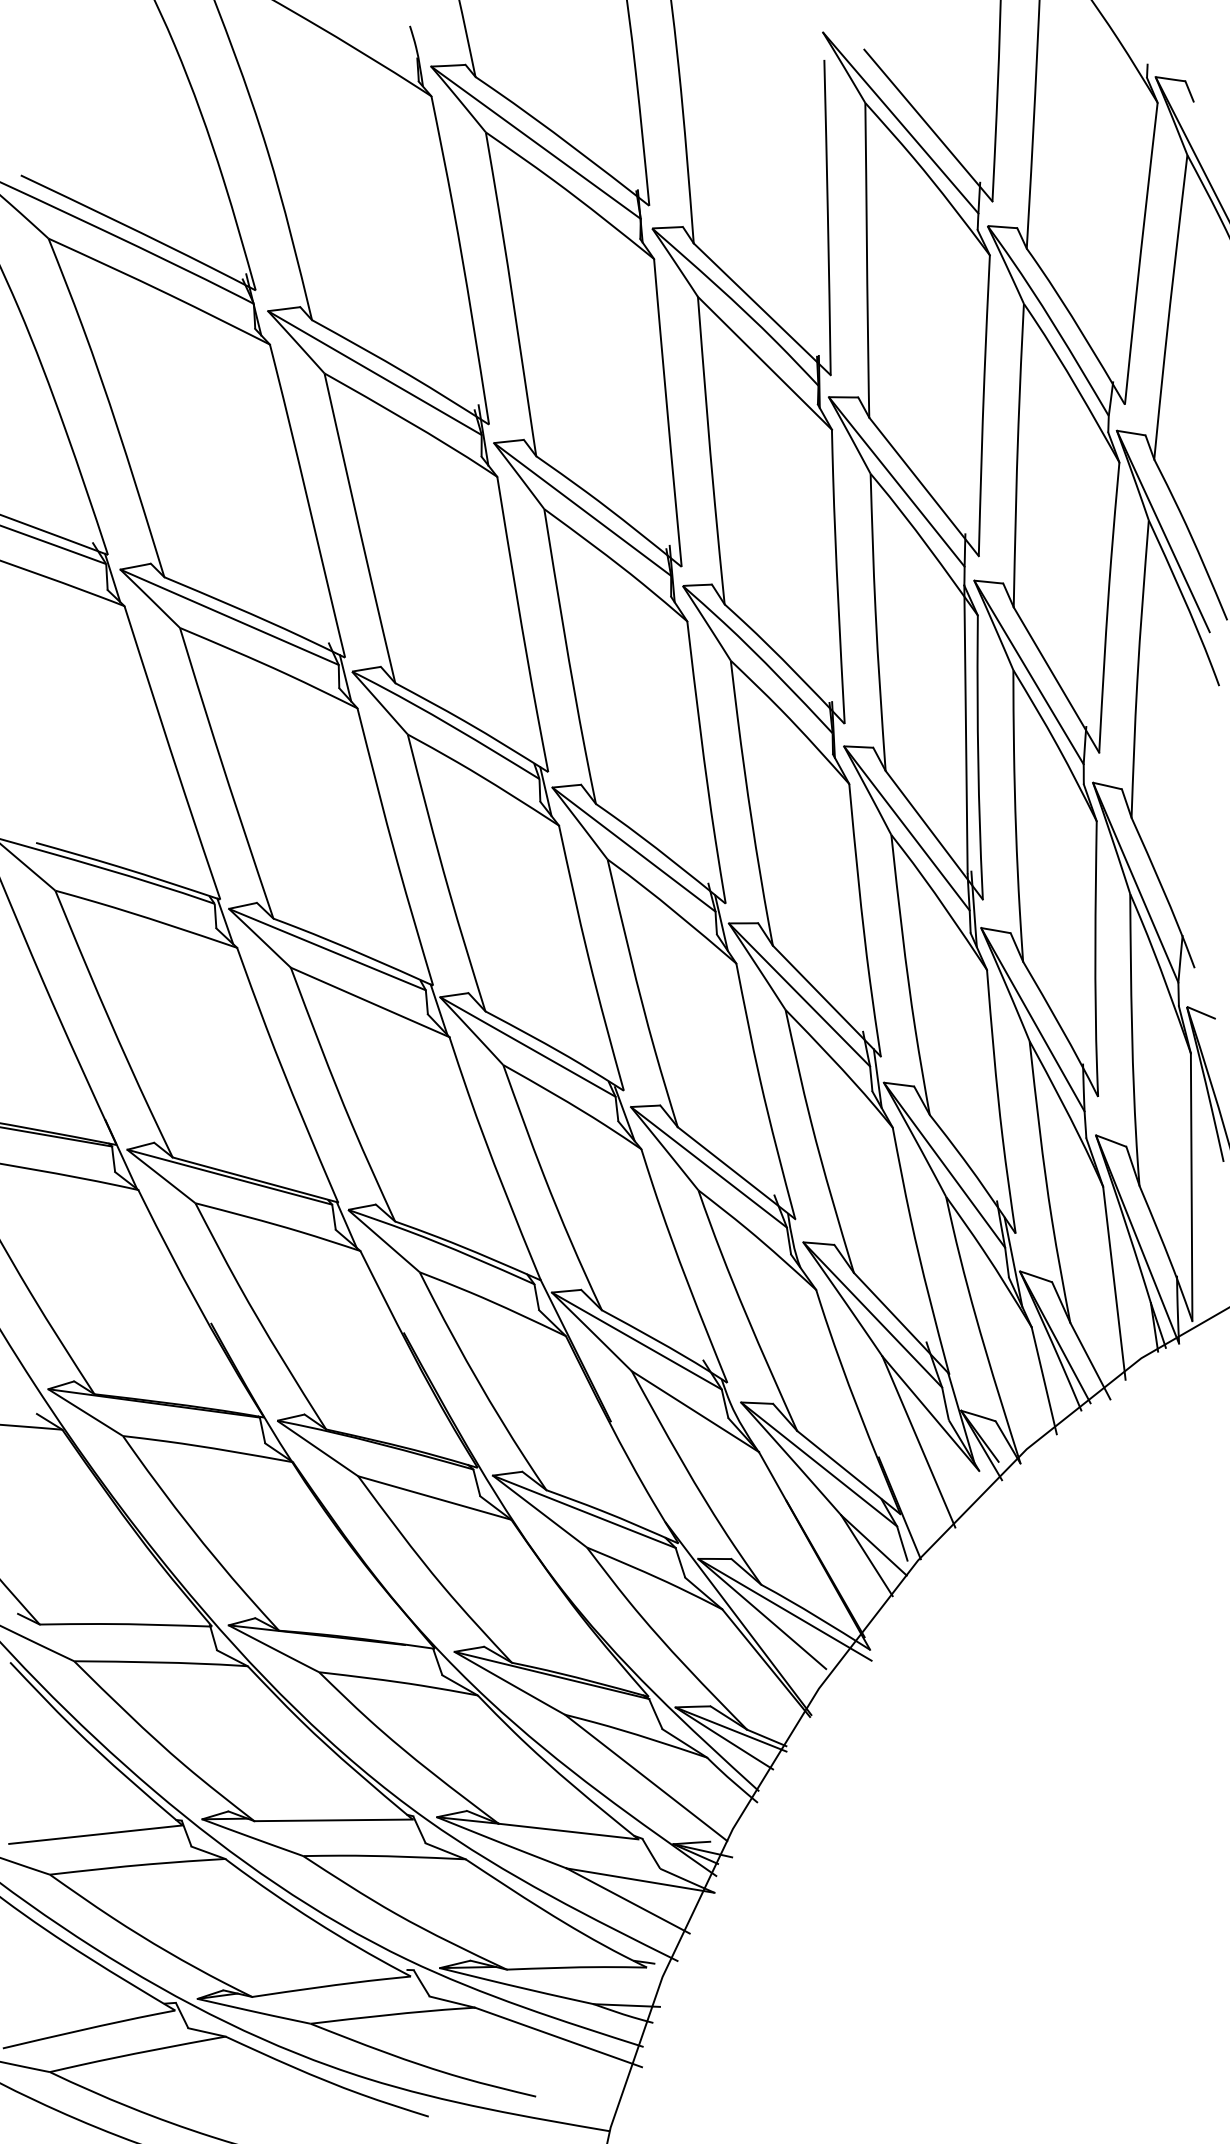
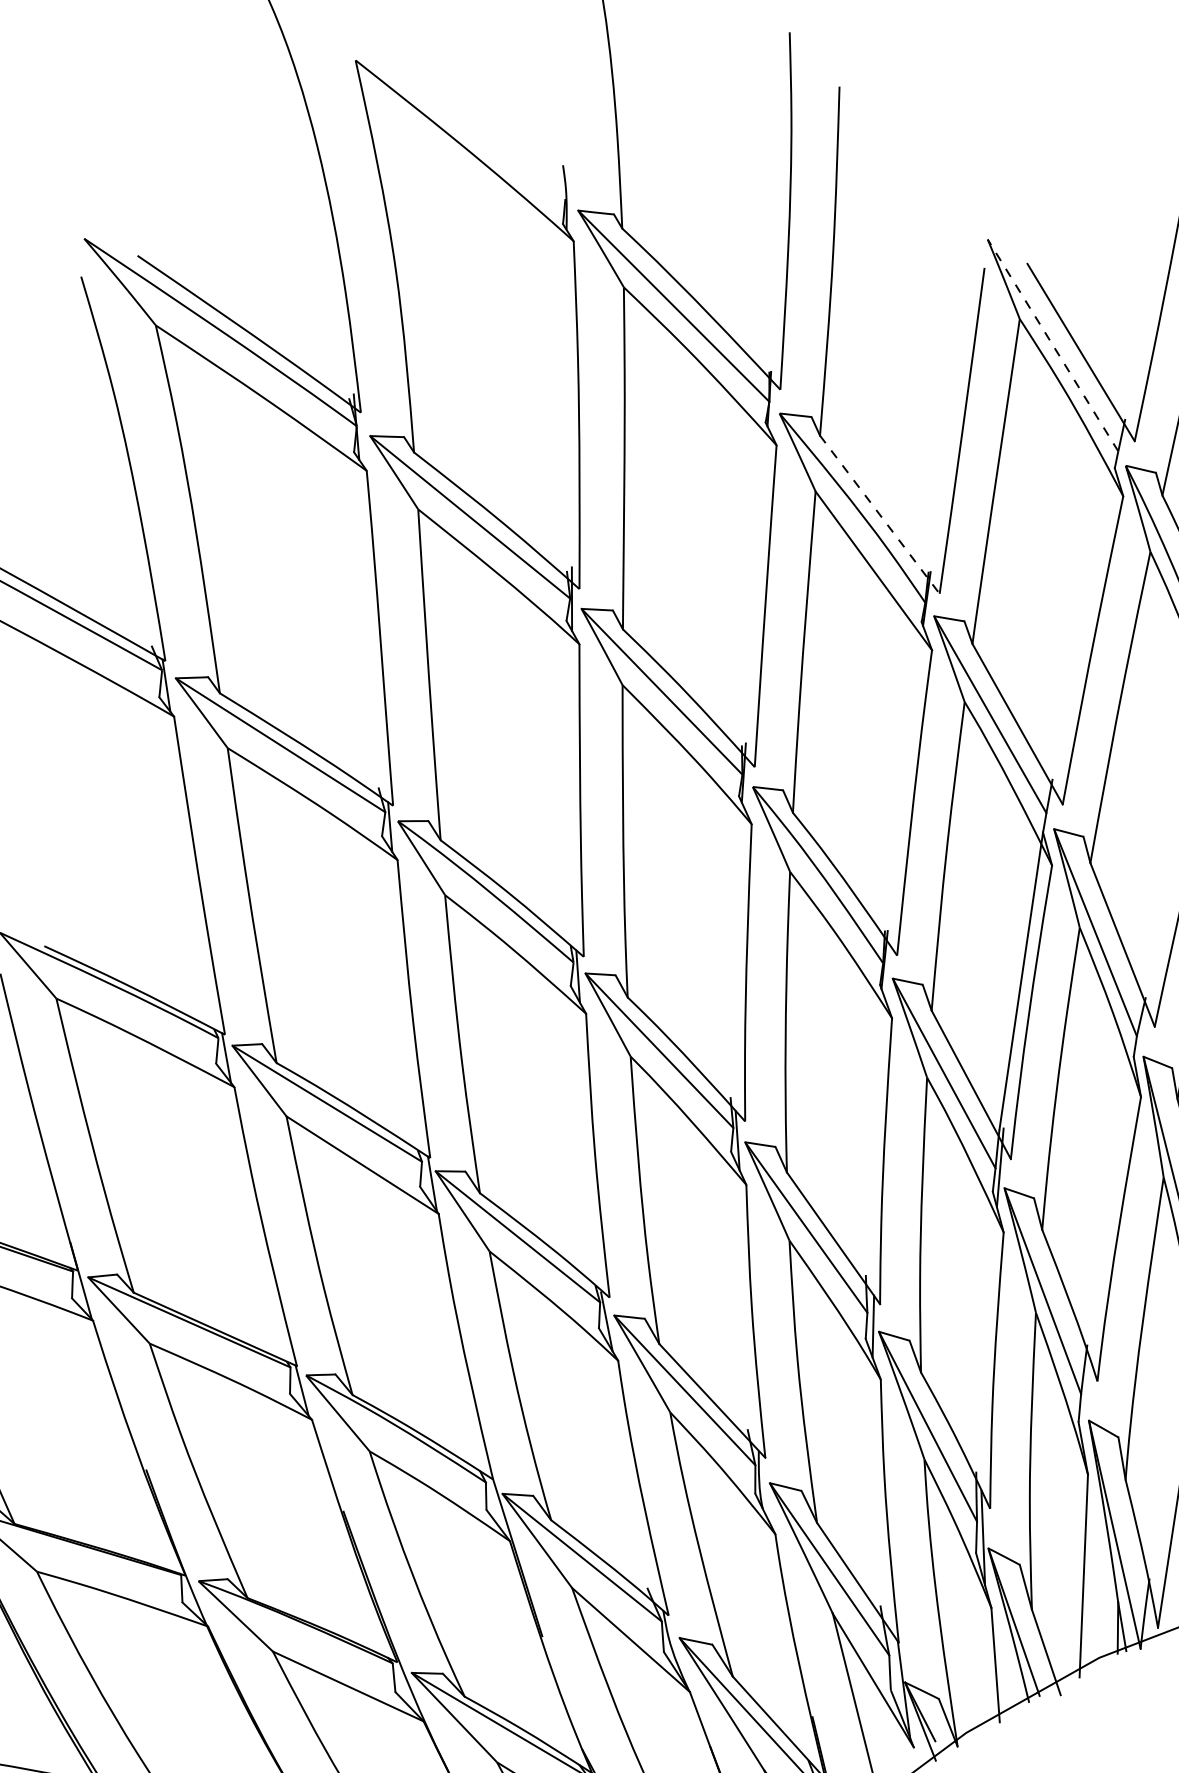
line: (900, 122) -> (1052, 344), solid -> dashed
line: (762, 309) -> (880, 515), solid -> dashed

